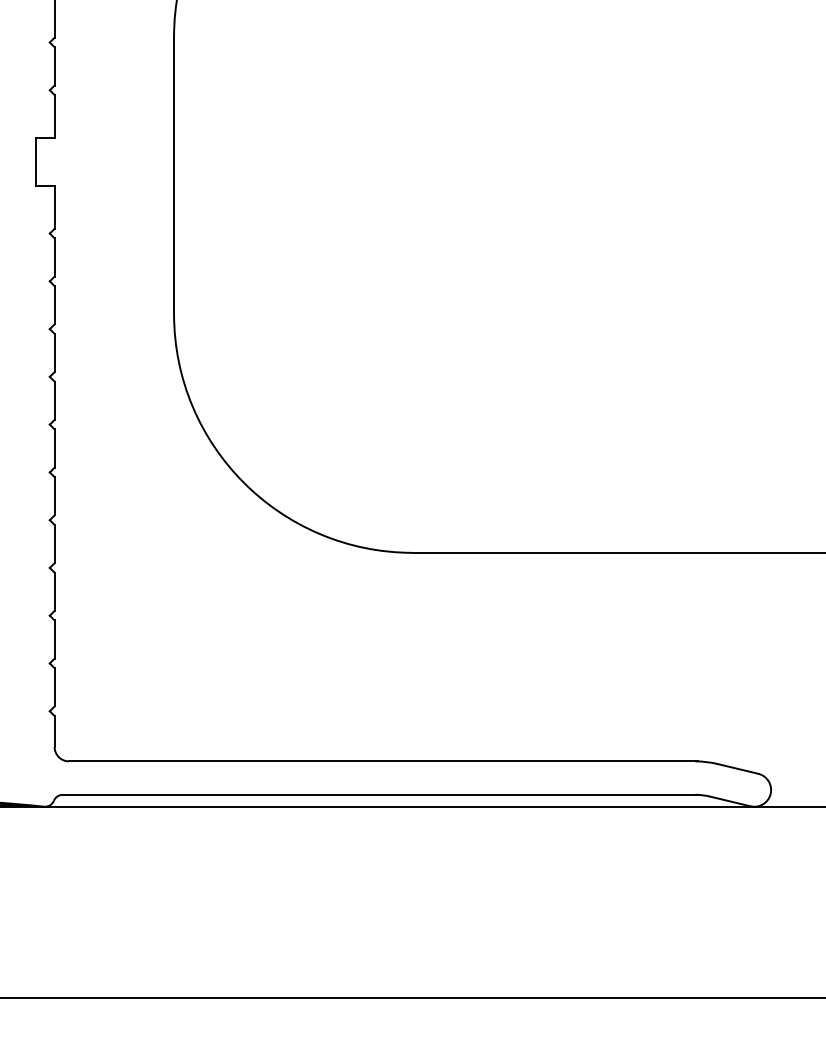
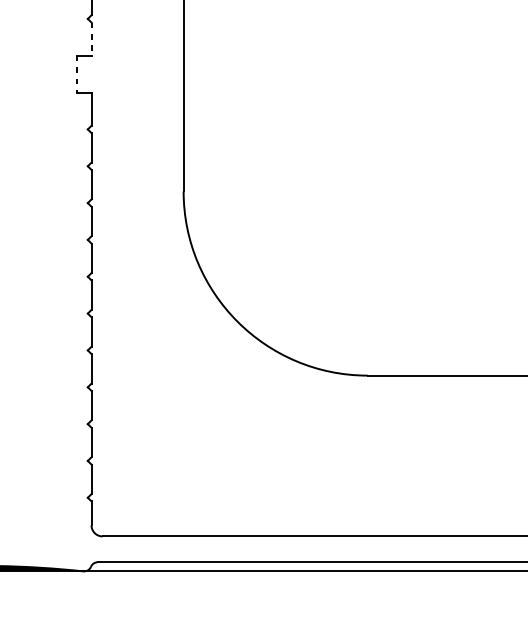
line: (54, 117) -> (91, 39), solid -> dashed
line: (35, 161) -> (76, 73), solid -> dashed

